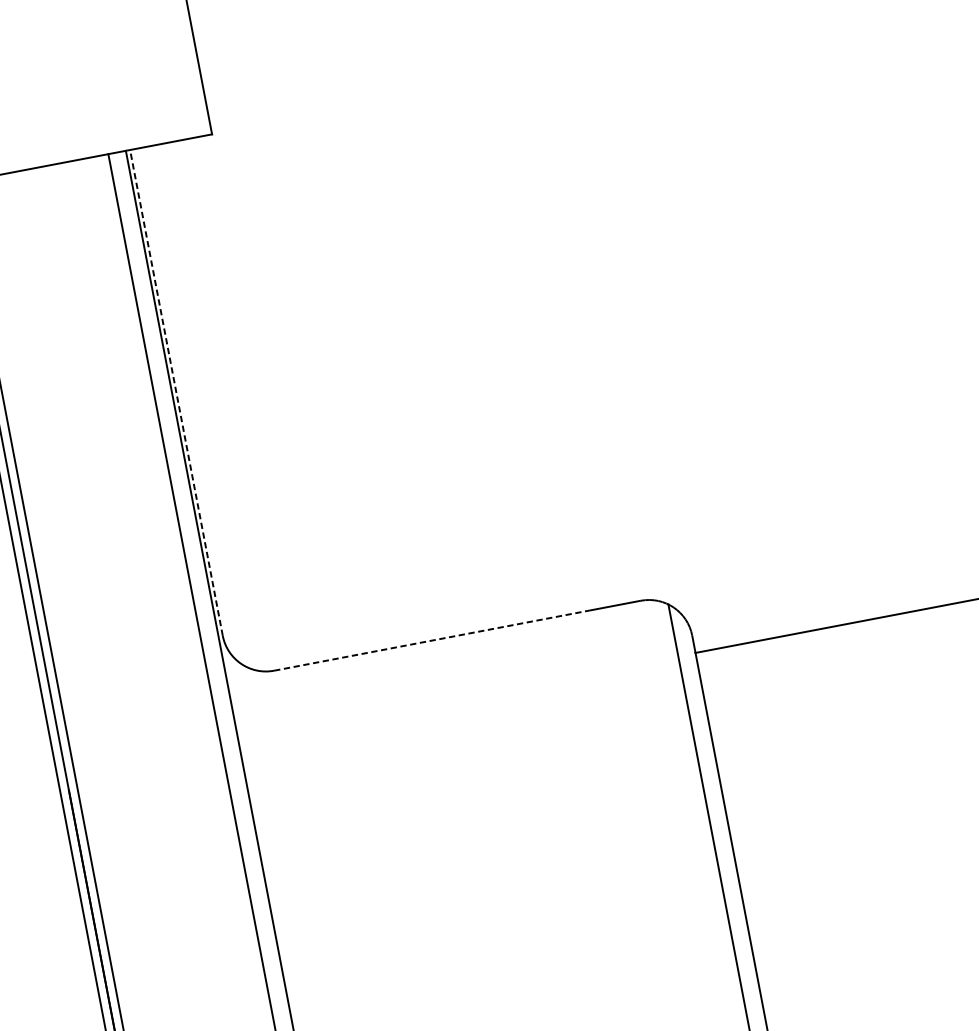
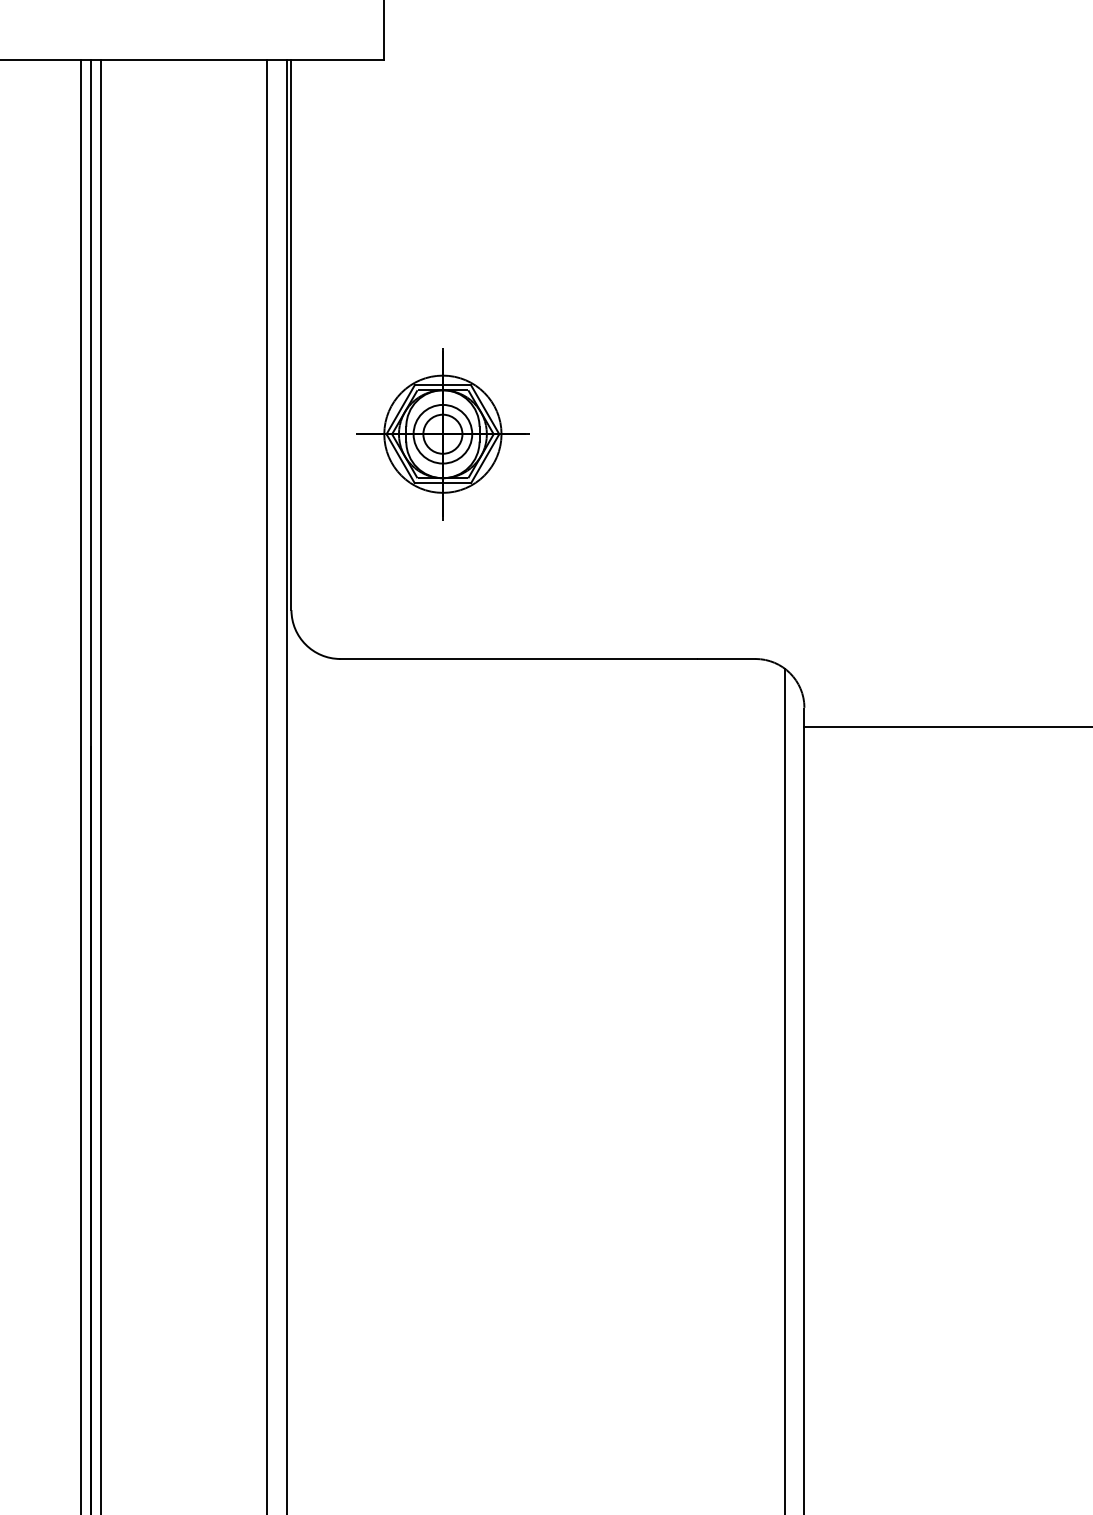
line: (176, 392) -> (291, 334), dashed -> solid
part: (326, 455) -> (442, 434), added
line: (432, 640) -> (519, 658), dashed -> solid

